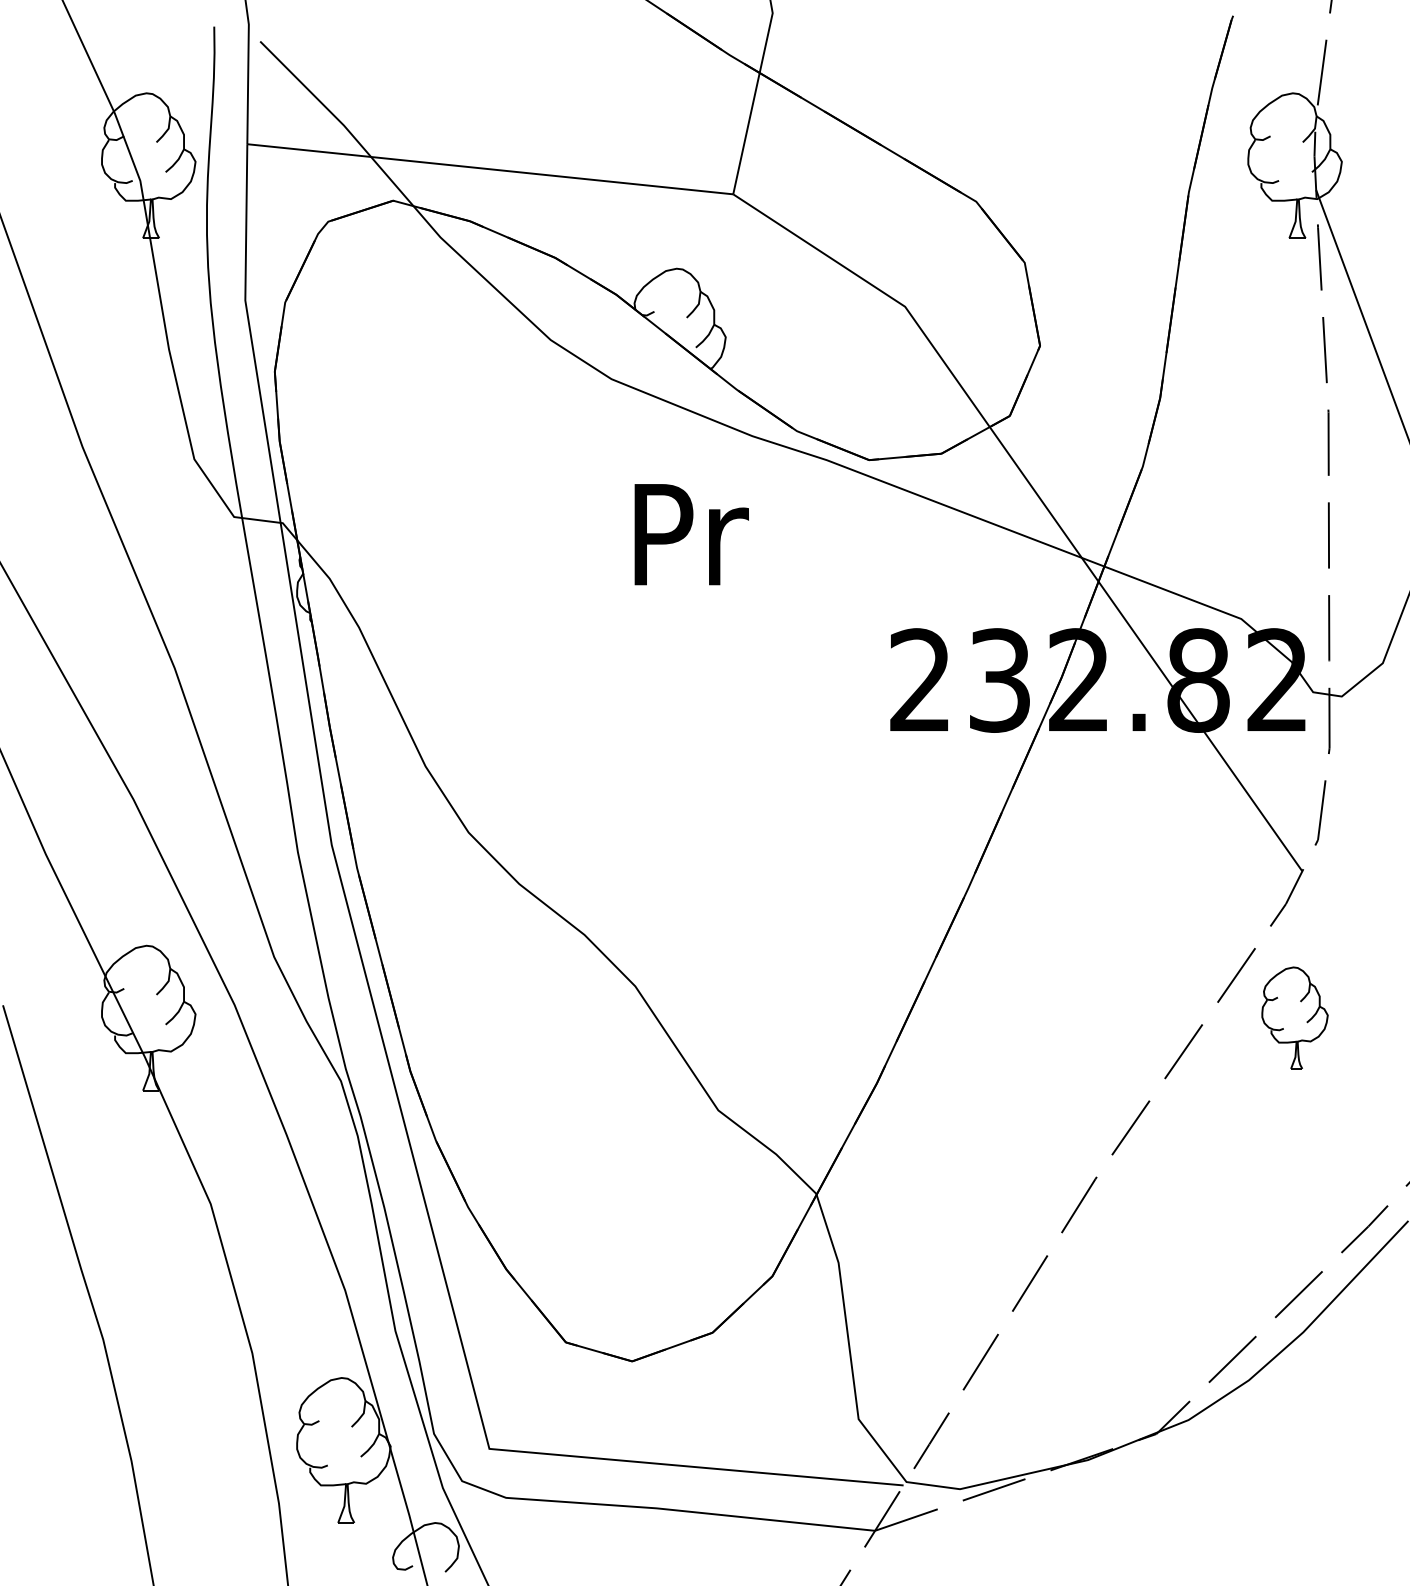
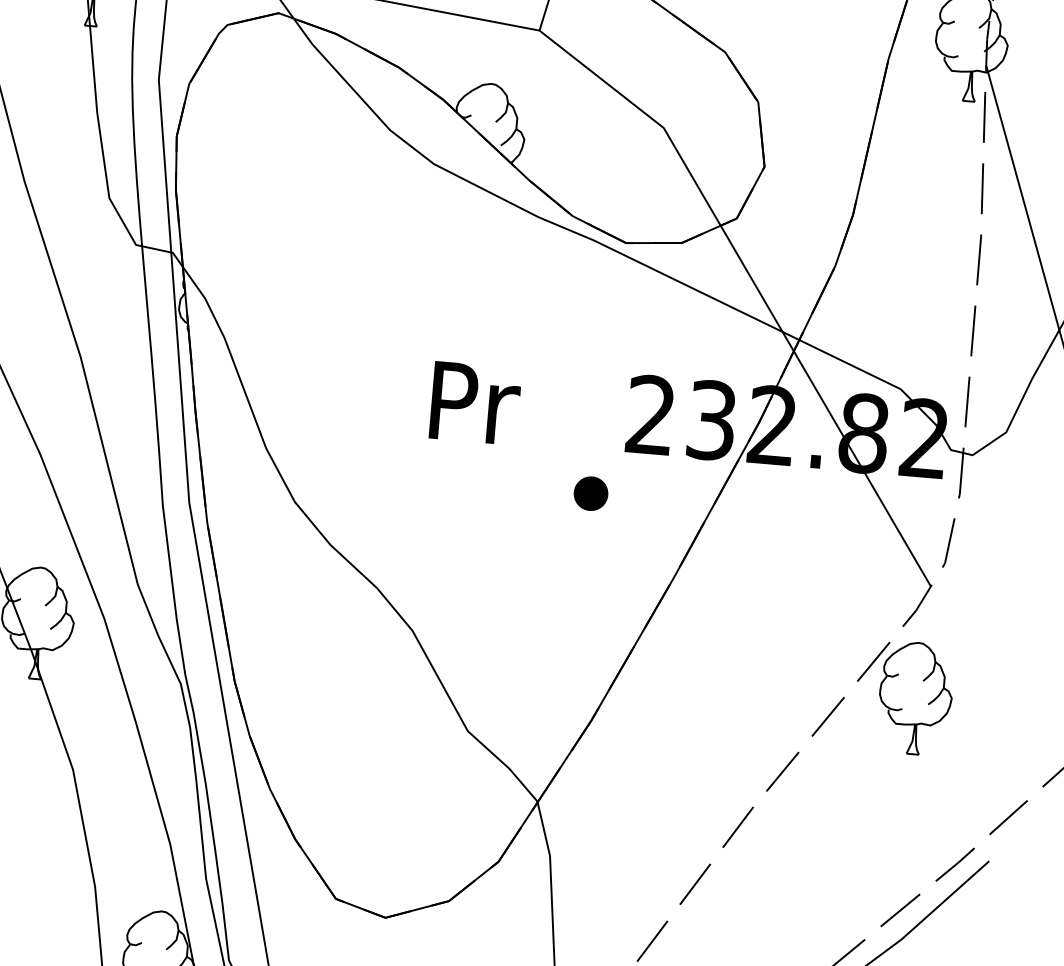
text: (691, 534) -> (475, 403), moved
part: (851, 788) -> (591, 493), added
part: (1294, 1017) -> (915, 697), size x1.43

